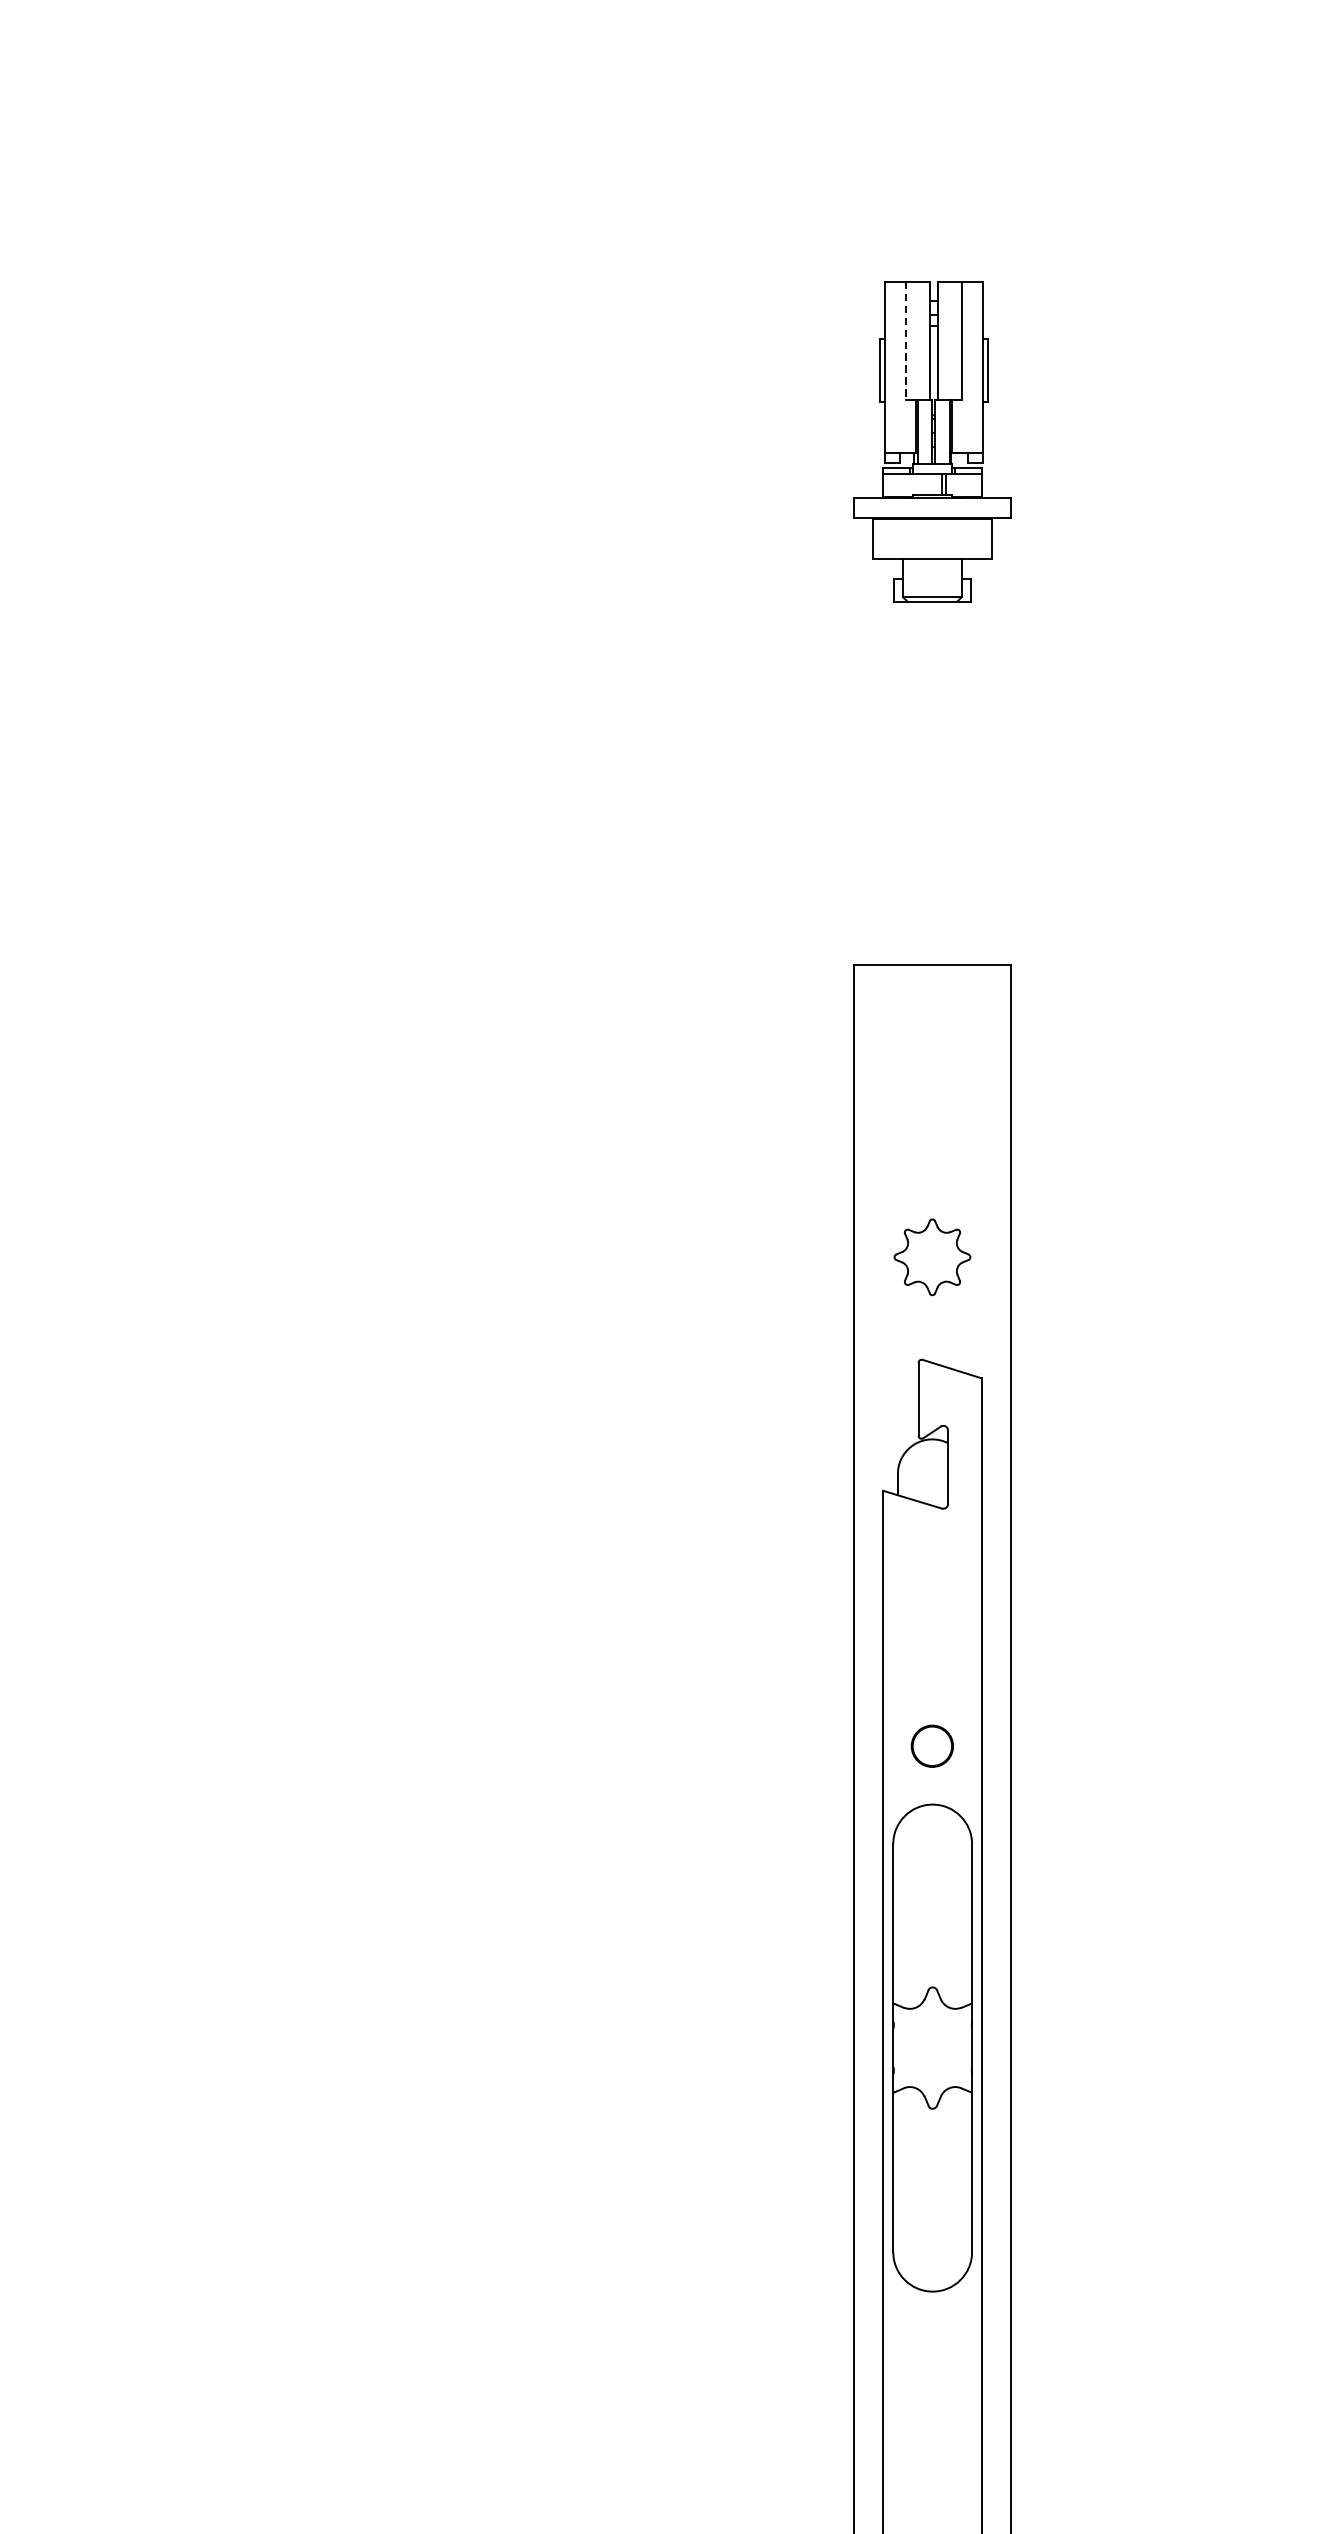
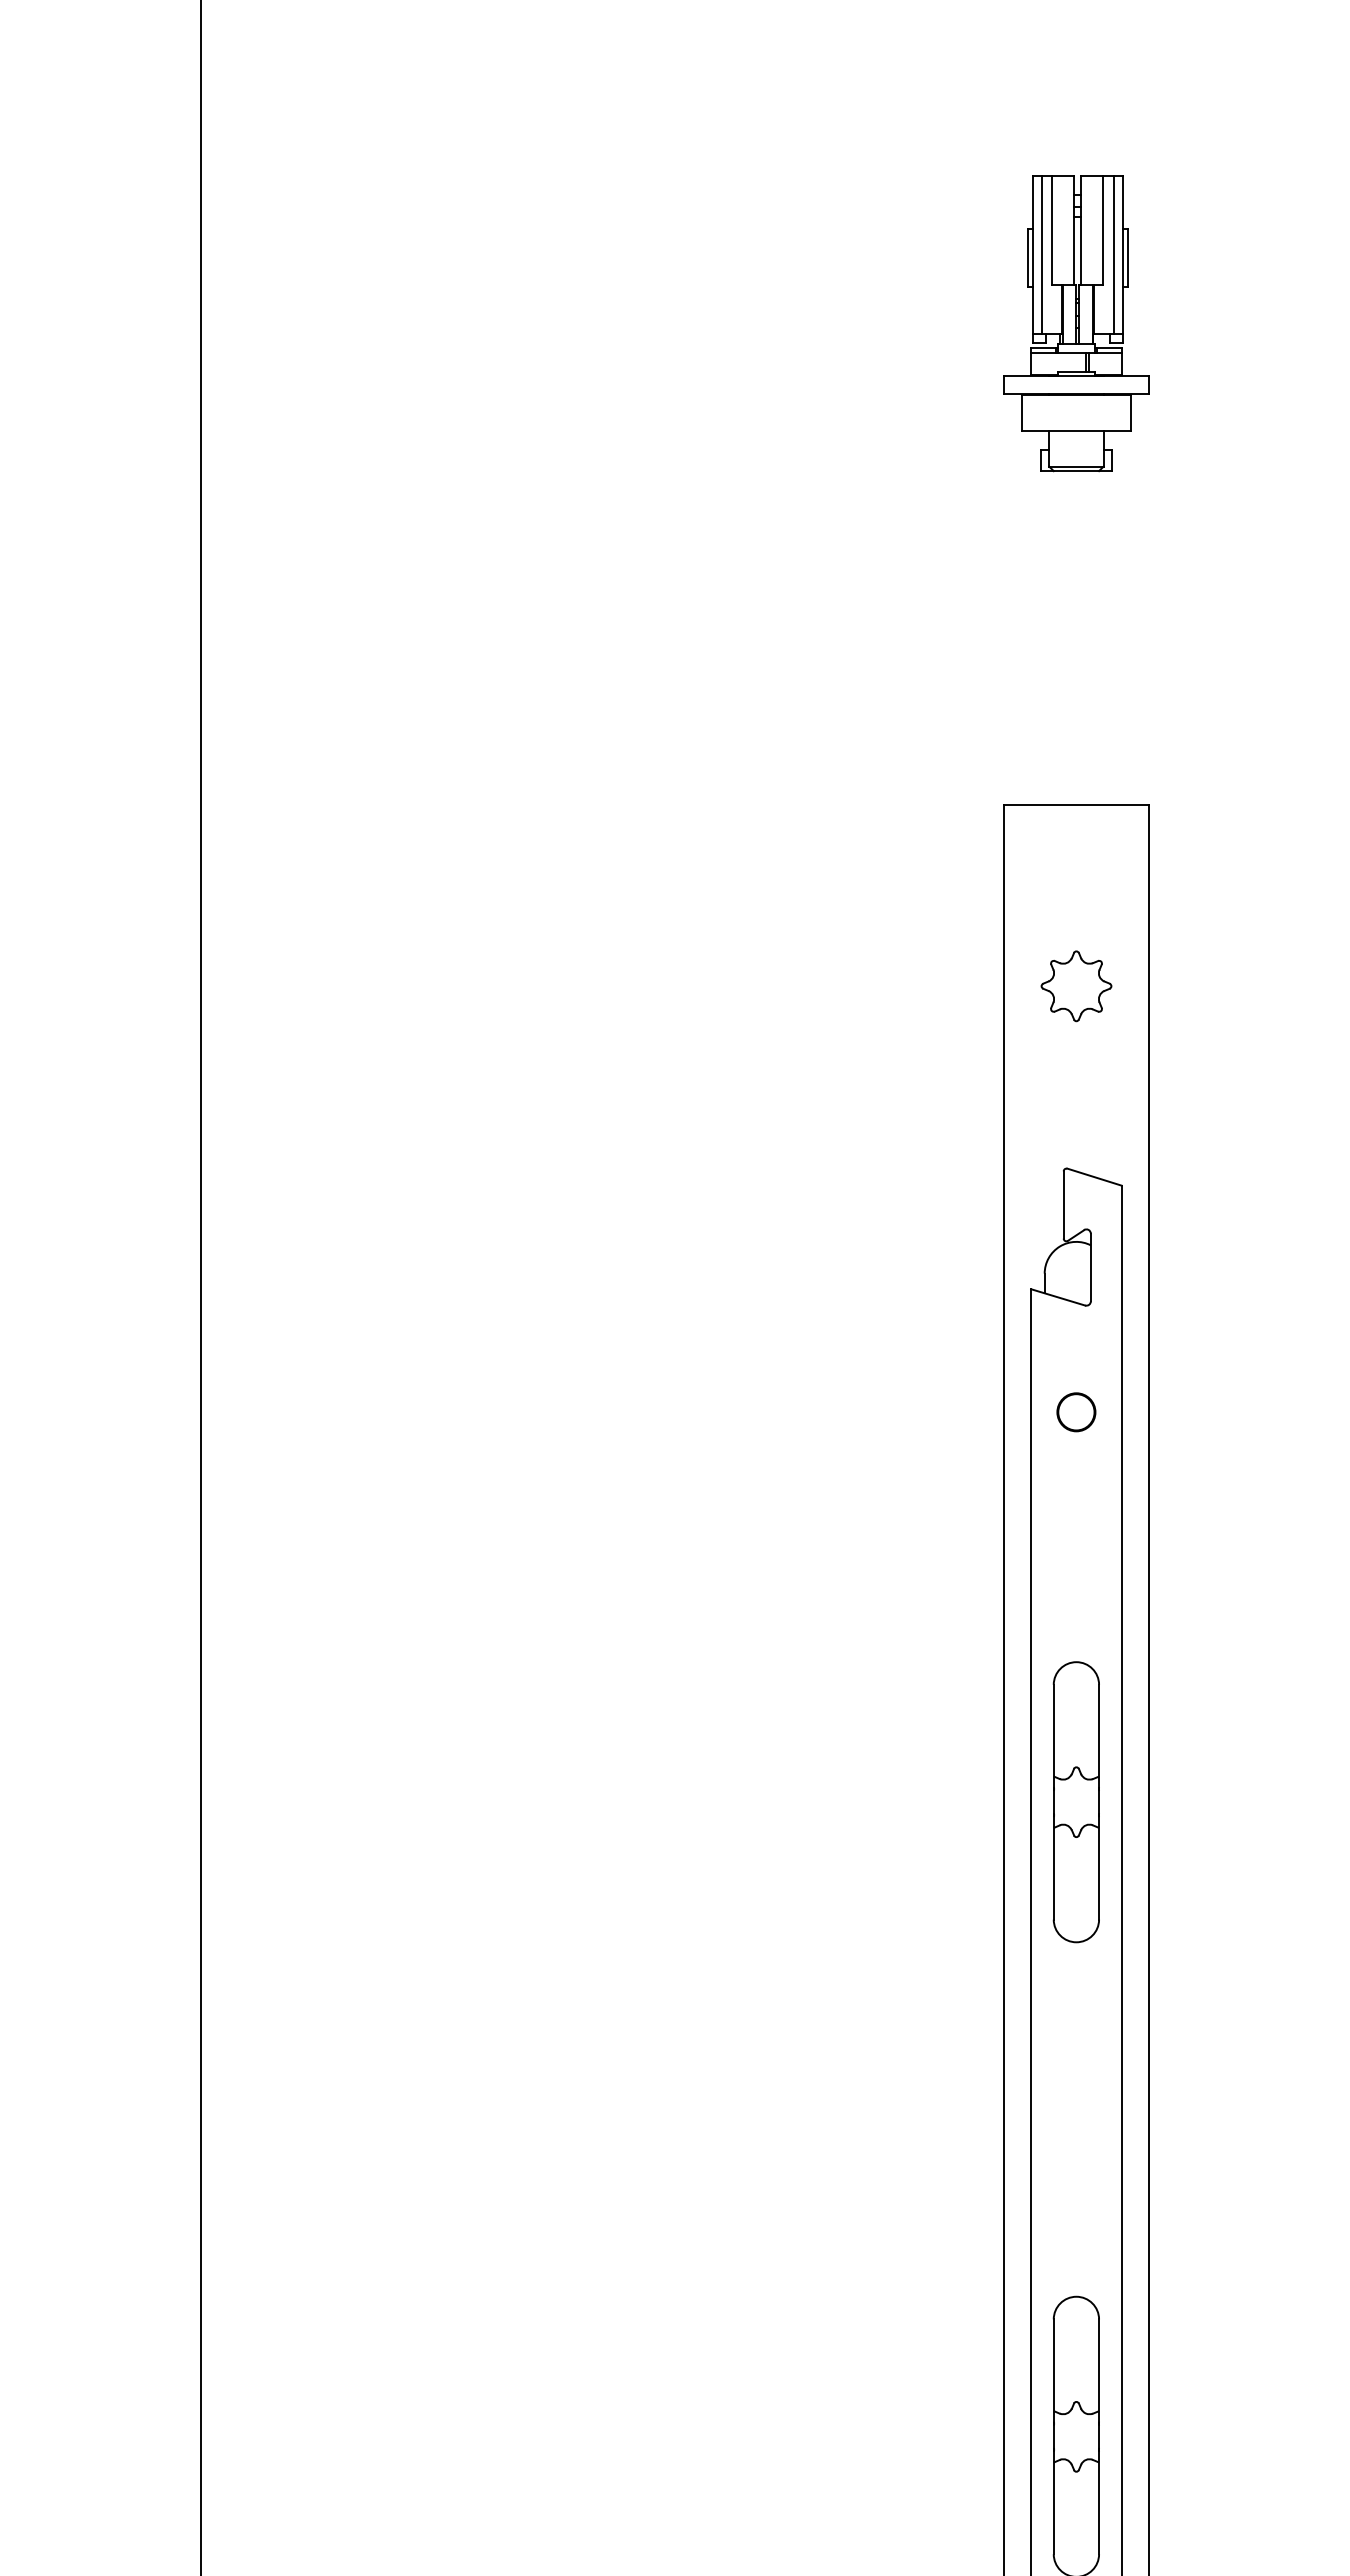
line: (906, 341) -> (1052, 231), dashed -> solid
line: (894, 367) -> (1041, 255), added
line: (972, 367) -> (1113, 255), added
part: (932, 1257) -> (1076, 986), moved
circle: (932, 1746) -> (1076, 1412), moved
part: (931, 2048) -> (1075, 1802), size x0.62

